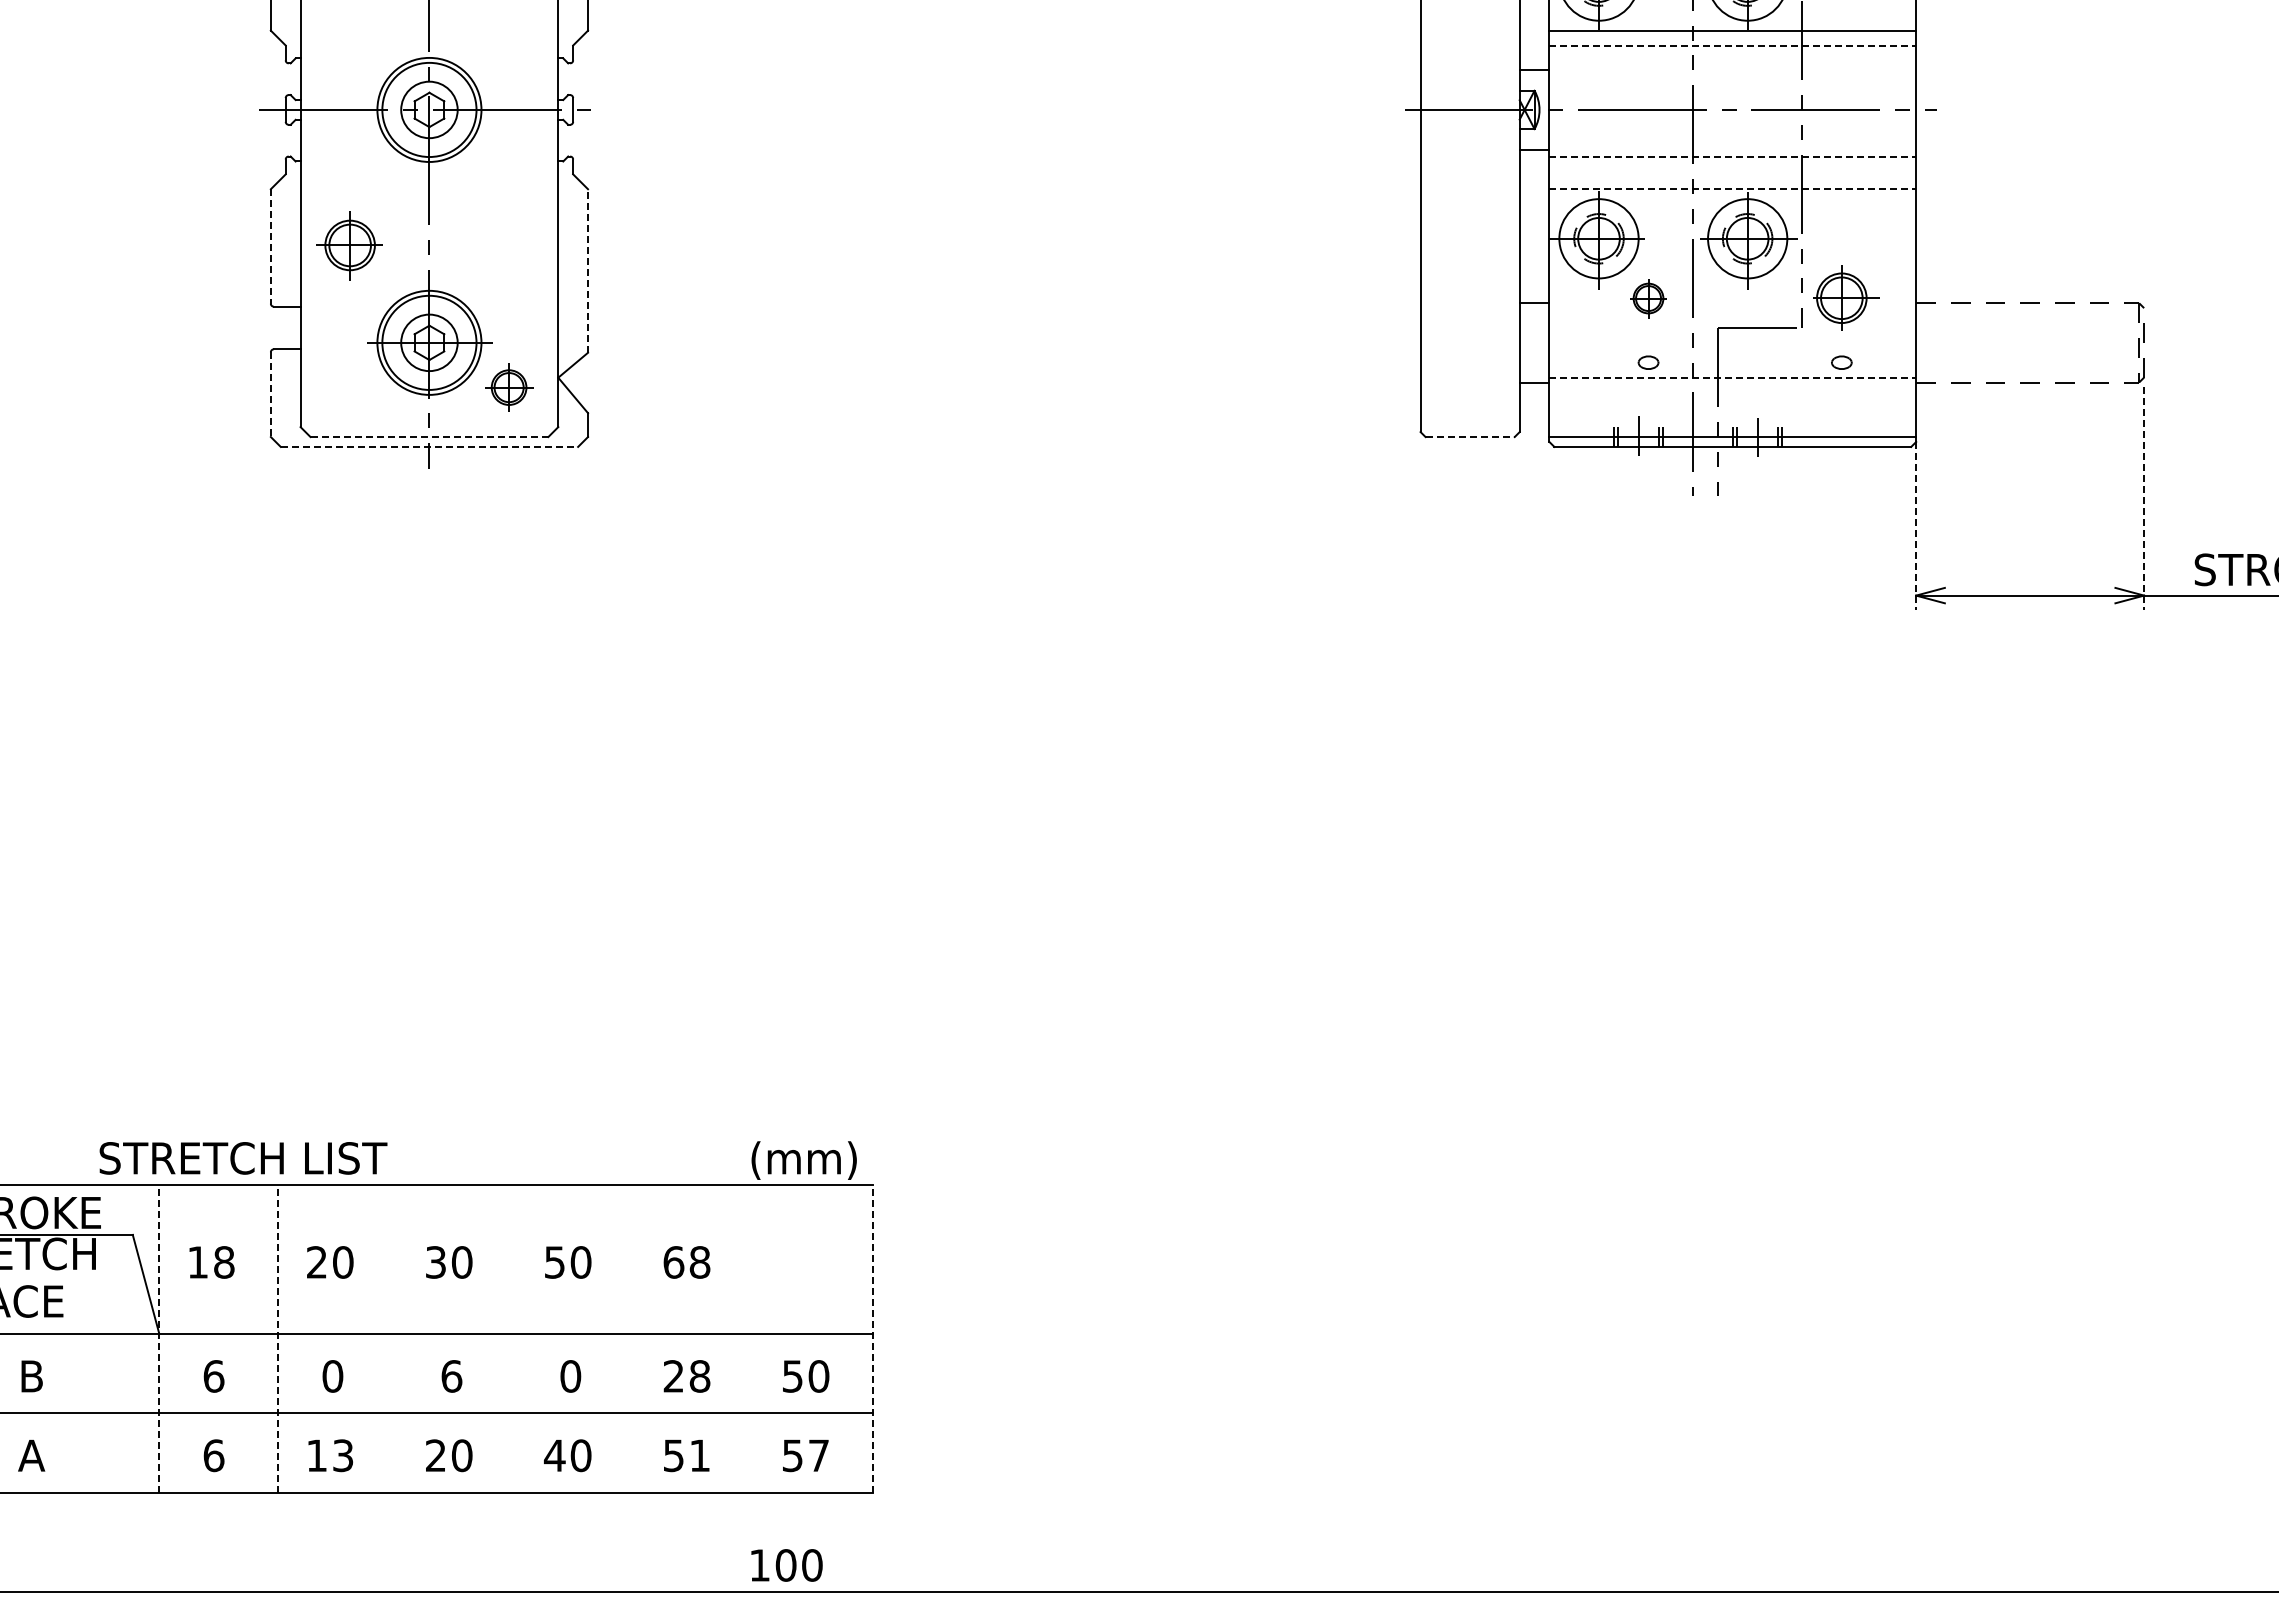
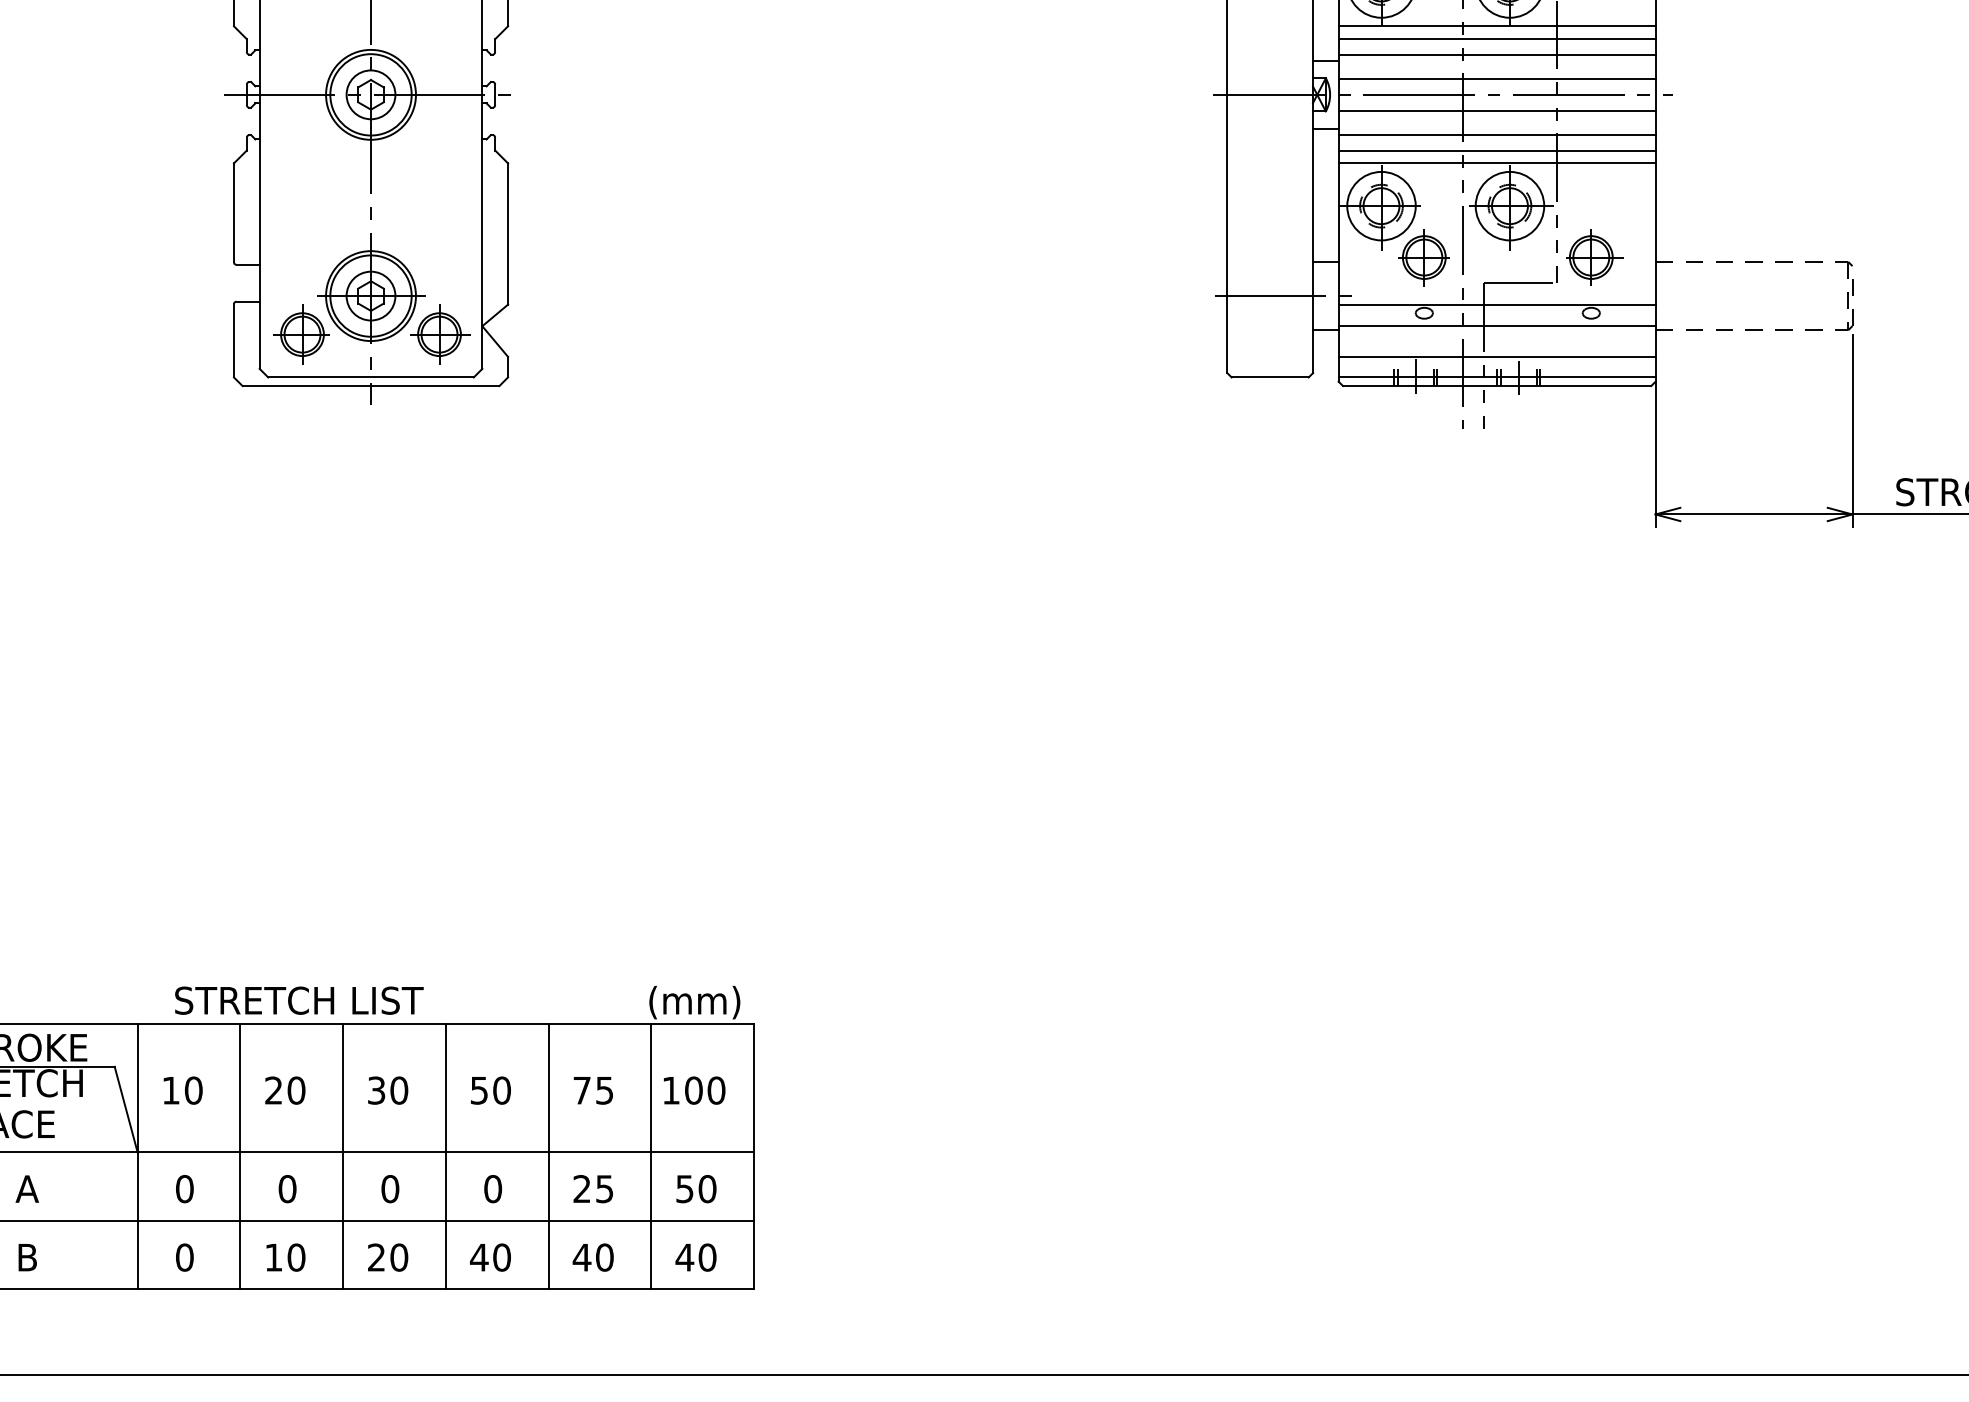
line: (1733, 45) -> (1497, 39), dashed -> solid
line: (1732, 63) -> (1496, 54), added
line: (1732, 91) -> (1496, 78), added
line: (1732, 128) -> (1496, 110), added
line: (1733, 156) -> (1497, 135), dashed -> solid
line: (1732, 174) -> (1496, 150), added
line: (1733, 189) -> (1497, 163), dashed -> solid
part: (349, 245) -> (301, 334), moved
line: (270, 246) -> (233, 212), dashed -> solid
line: (588, 271) -> (508, 234), dashed -> solid
part: (1648, 298) -> (1424, 257), size x1.67
line: (1487, 342) -> (1285, 295), added
line: (1732, 352) -> (1496, 304), added
line: (1733, 377) -> (1497, 326), dashed -> solid
part: (509, 387) -> (440, 334), size x1.43
line: (270, 395) -> (233, 341), dashed -> solid
line: (1732, 413) -> (1496, 357), added
line: (429, 437) -> (371, 377), dashed -> solid
line: (1470, 437) -> (1270, 377), dashed -> solid
line: (429, 446) -> (371, 385), dashed -> solid
line: (2144, 498) -> (1852, 430), dashed -> solid
line: (1916, 526) -> (1655, 454), dashed -> solid
text: (243, 1158) -> (299, 1000), moved
text: (224, 1262) -> (193, 1090), 18 -> 10
text: (686, 1262) -> (593, 1090), 68 -> 75
line: (159, 1338) -> (137, 1156), dashed -> solid
line: (278, 1338) -> (240, 1156), dashed -> solid
line: (397, 1338) -> (343, 1156), added
line: (516, 1338) -> (446, 1156), added
line: (635, 1338) -> (549, 1156), added
line: (754, 1338) -> (651, 1156), added
line: (872, 1338) -> (753, 1156), dashed -> solid
text: (31, 1376) -> (27, 1189), B -> A
text: (213, 1376) -> (184, 1189), 6 -> 0
text: (451, 1376) -> (390, 1189), 6 -> 0
text: (699, 1376) -> (604, 1189), 28 -> 25
text: (31, 1455) -> (27, 1257), A -> B
text: (213, 1455) -> (184, 1257), 6 -> 0
text: (343, 1455) -> (296, 1257), 13 -> 10
text: (686, 1455) -> (593, 1257), 51 -> 40
text: (805, 1455) -> (695, 1257), 57 -> 40
text: (786, 1565) -> (694, 1090), moved

